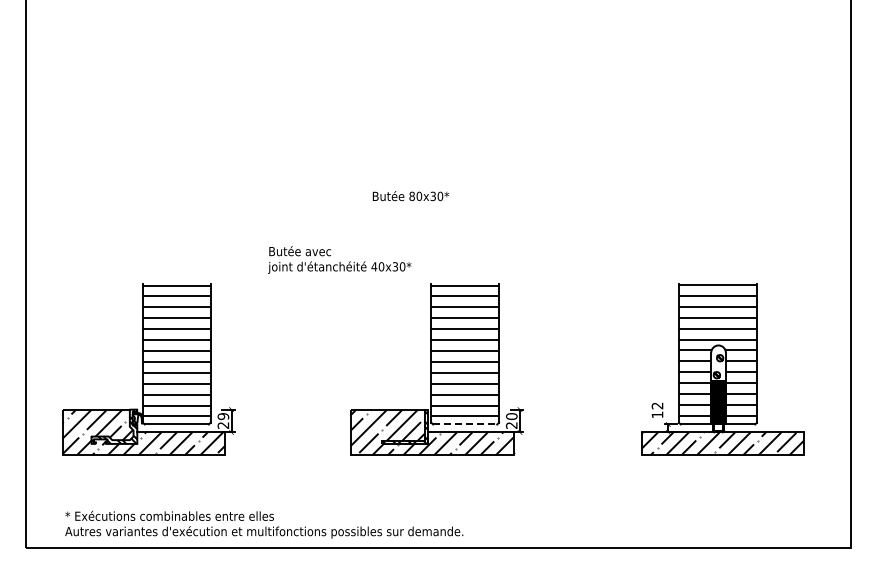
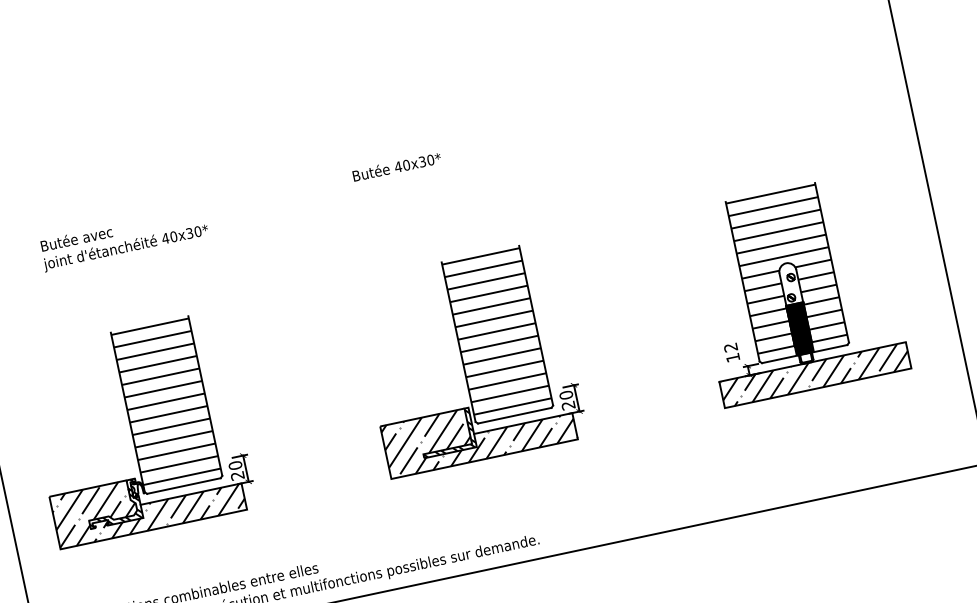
text: (412, 196) -> (398, 167), 80x30* -> 40x30*
text: (339, 259) -> (123, 238), moved
text: (223, 416) -> (235, 465), 29 -> 20
line: (465, 424) -> (515, 415), dashed -> solid

